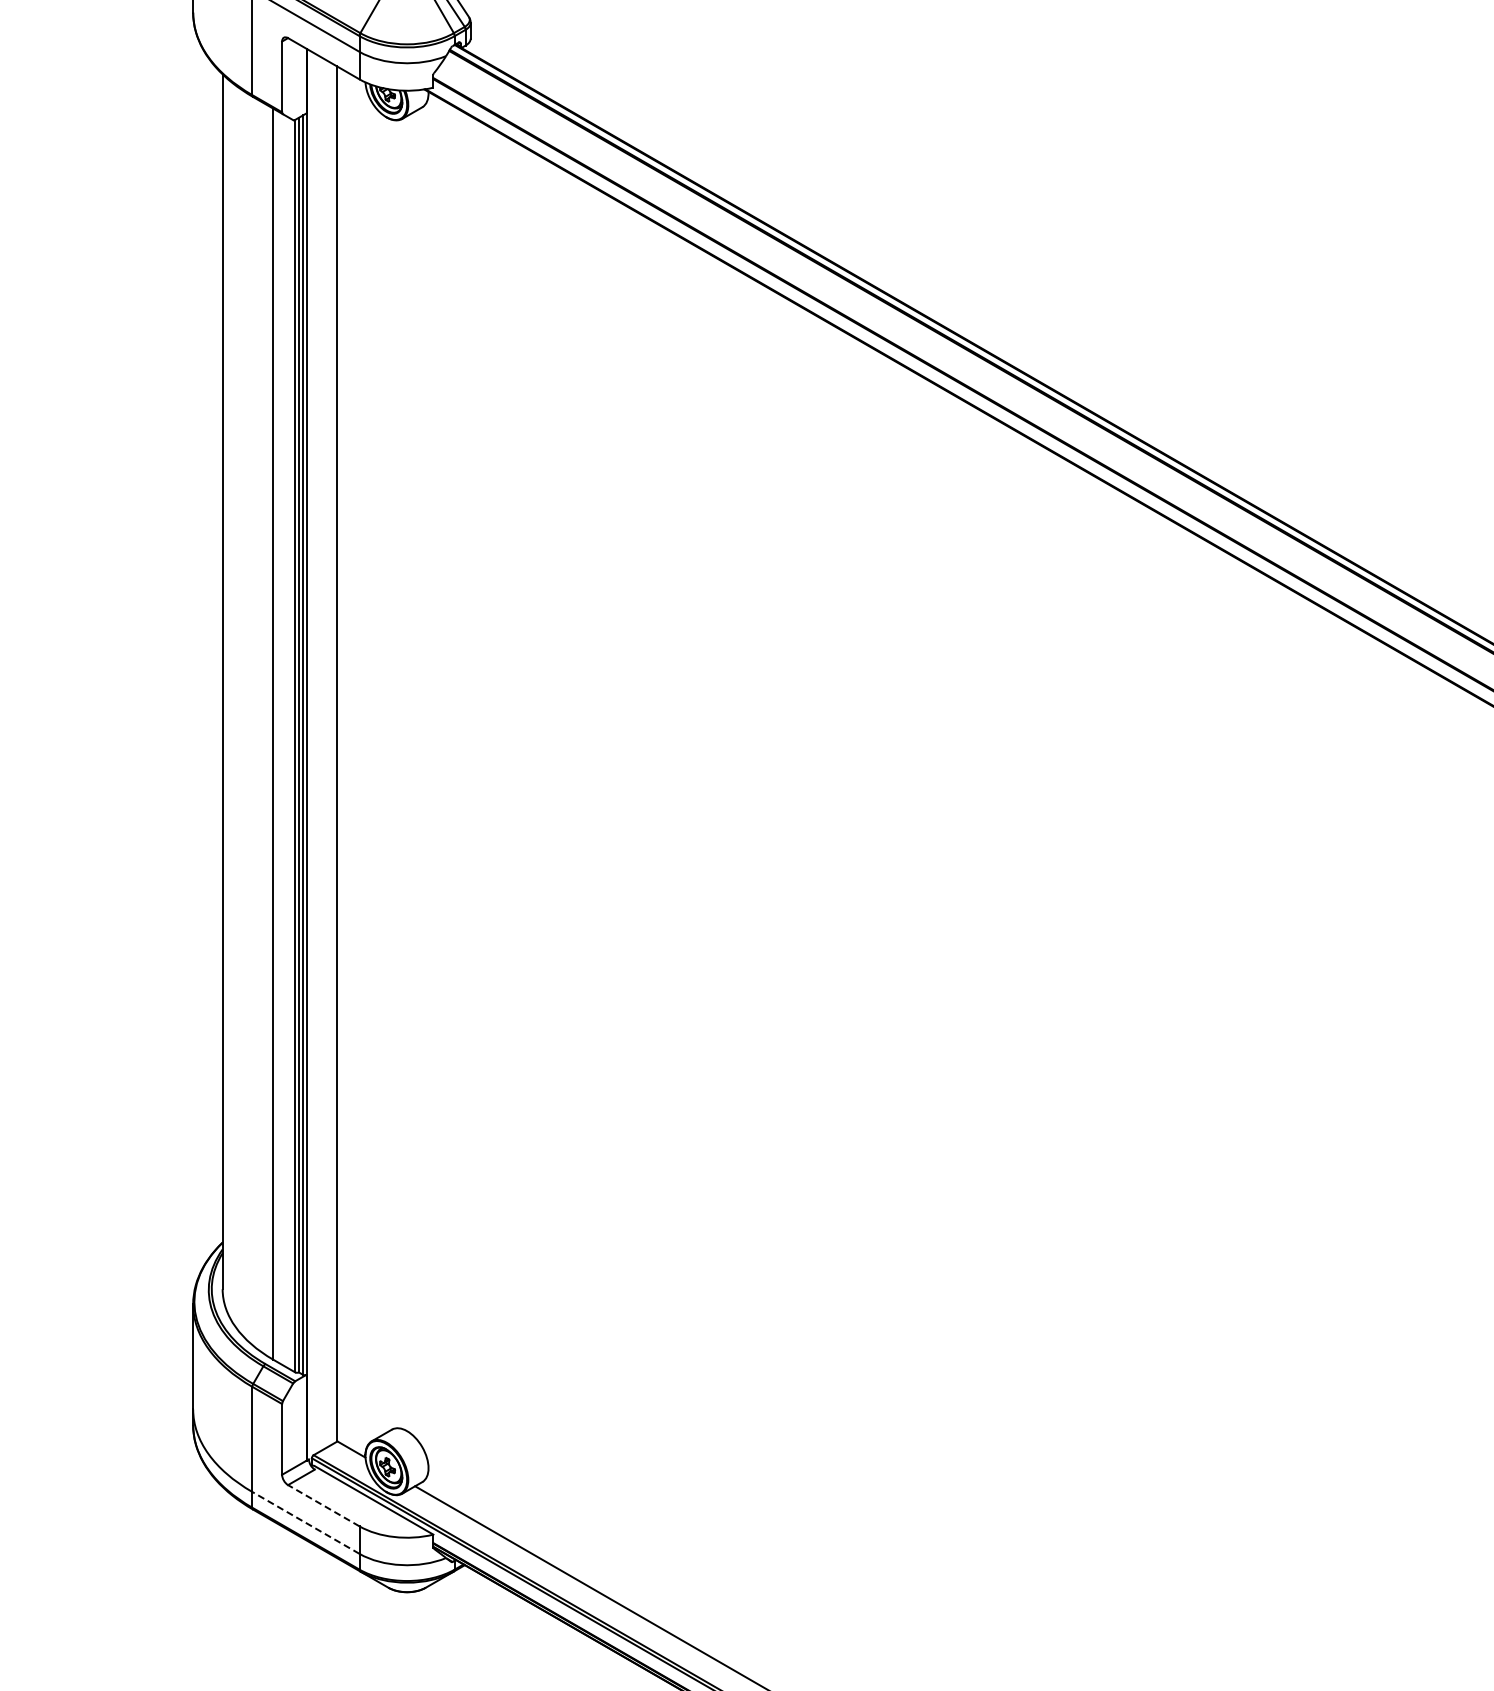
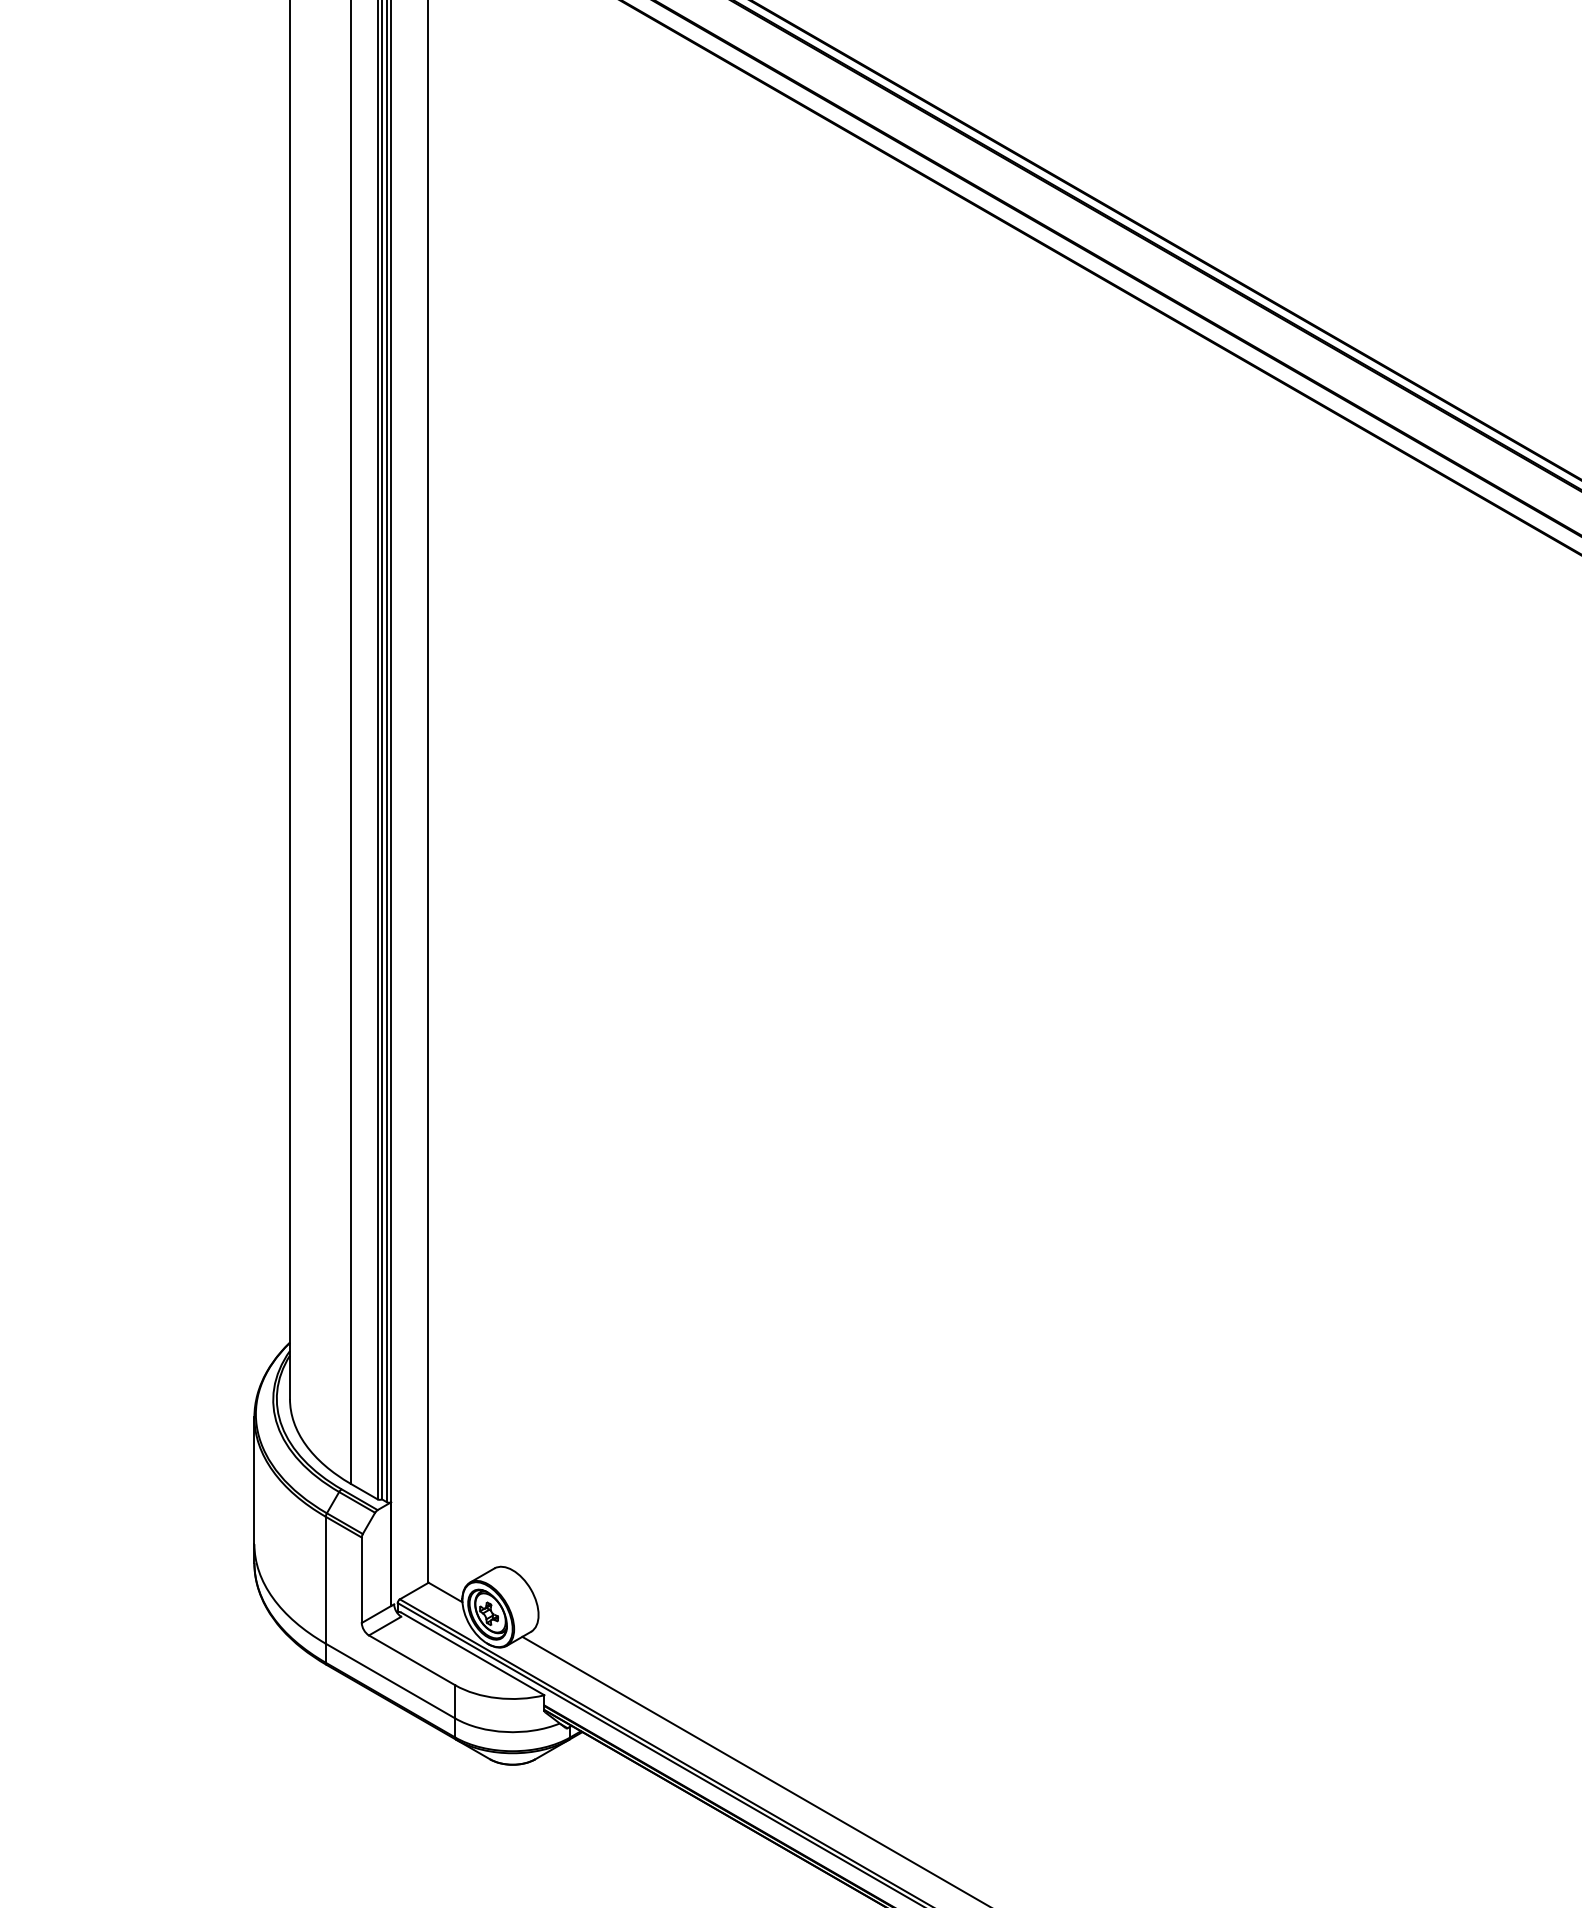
line: (323, 1505) -> (411, 1660), dashed -> solid
line: (305, 1522) -> (390, 1680), dashed -> solid

